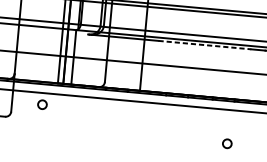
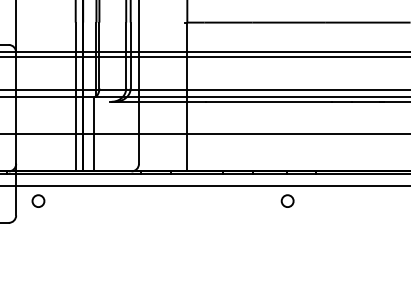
line: (205, 44) -> (269, 101), dashed -> solid
circle: (42, 104) -> (38, 200), moved
circle: (227, 143) -> (287, 200), moved

